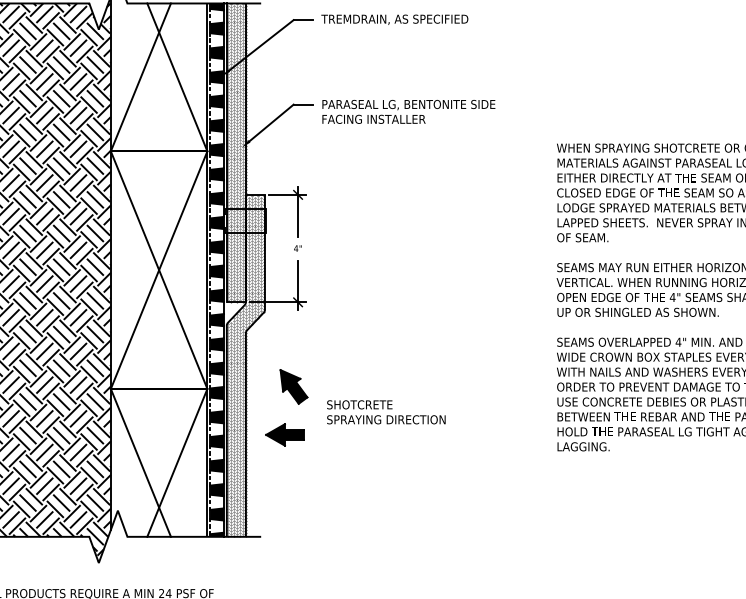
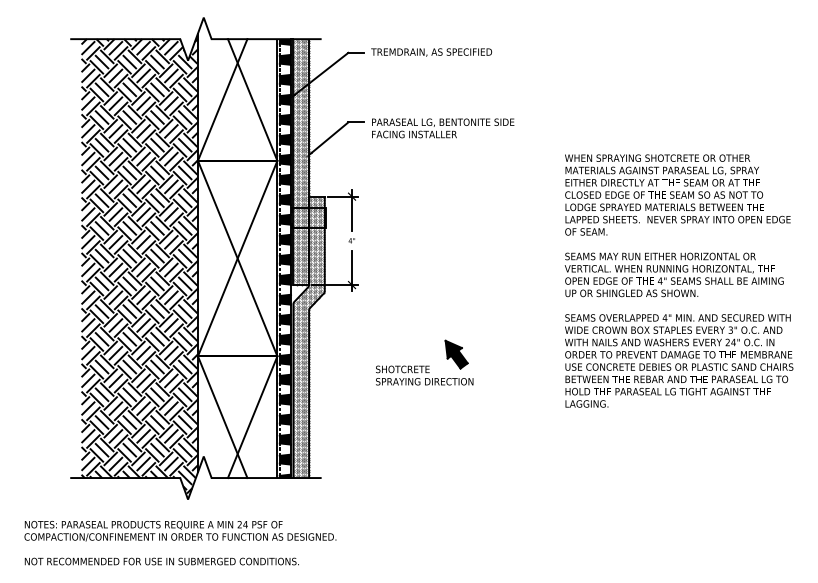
part: (293, 386) -> (456, 354), moved
part: (284, 434) -> (340, 393), removed

